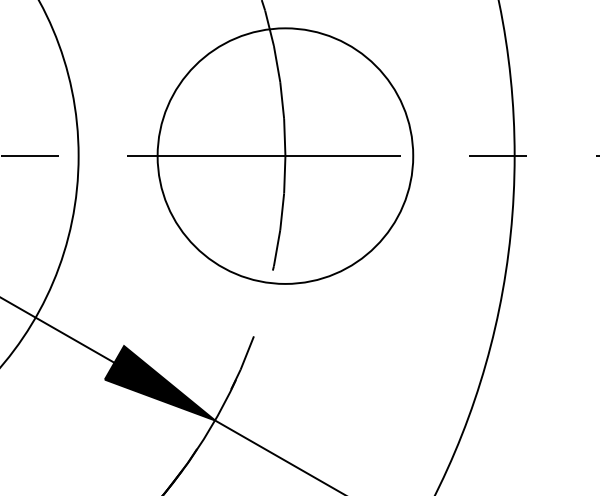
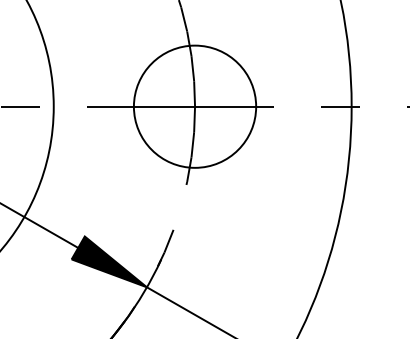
circle: (284, 155) -> (194, 106), size x0.7

